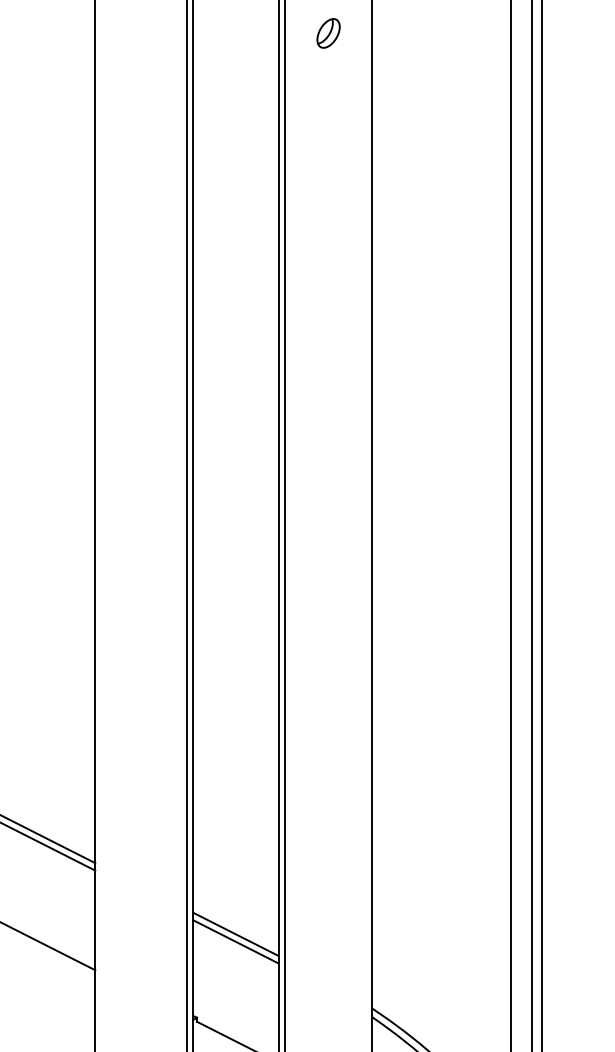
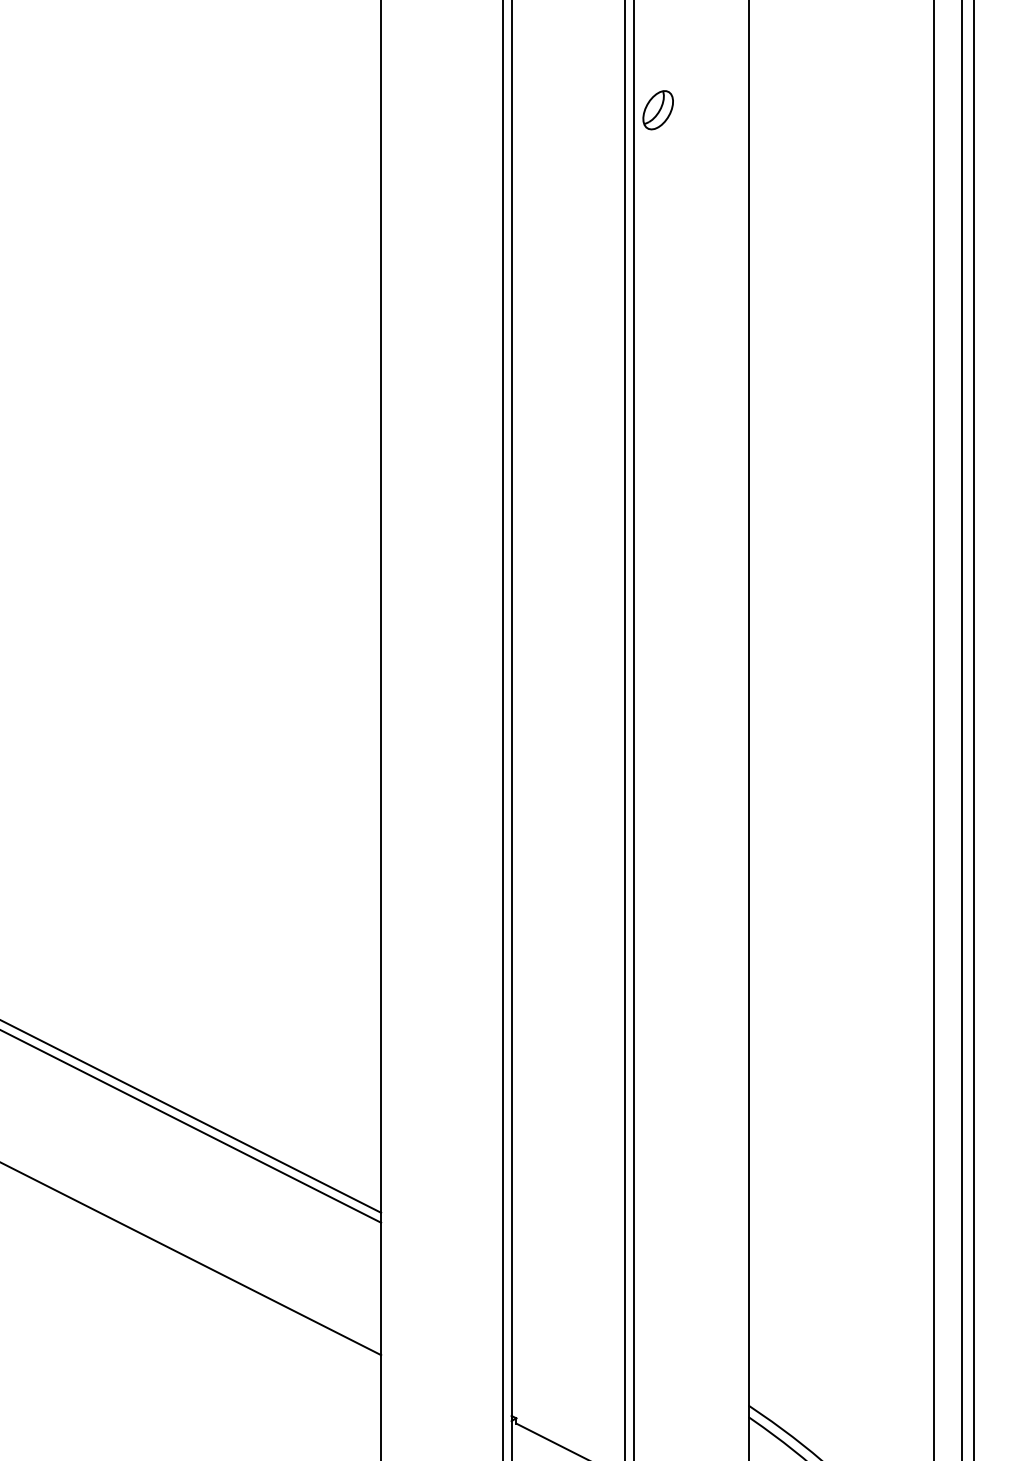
part: (328, 33) -> (657, 110), moved
line: (235, 934) -> (567, 1307), removed
line: (235, 941) -> (567, 1317), removed

